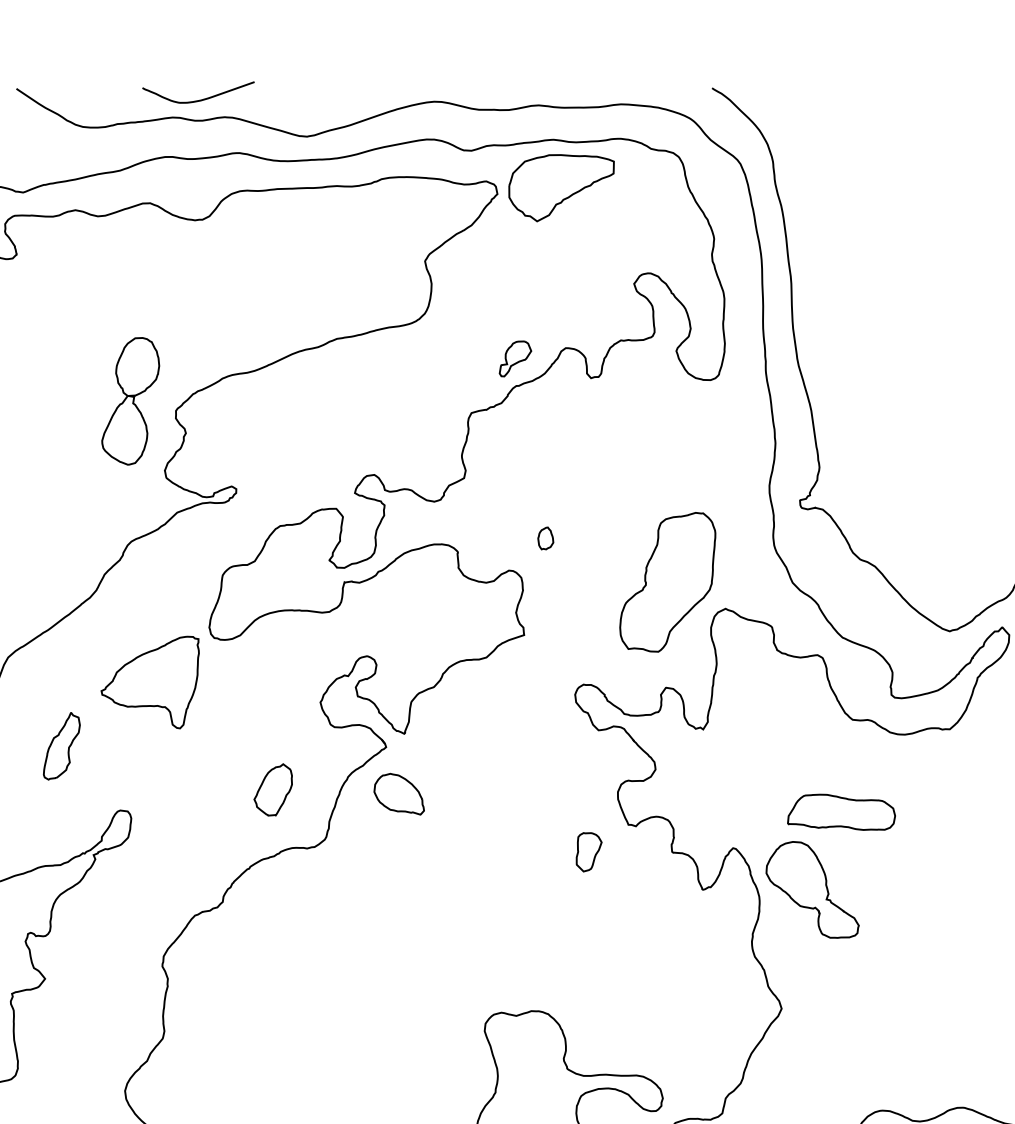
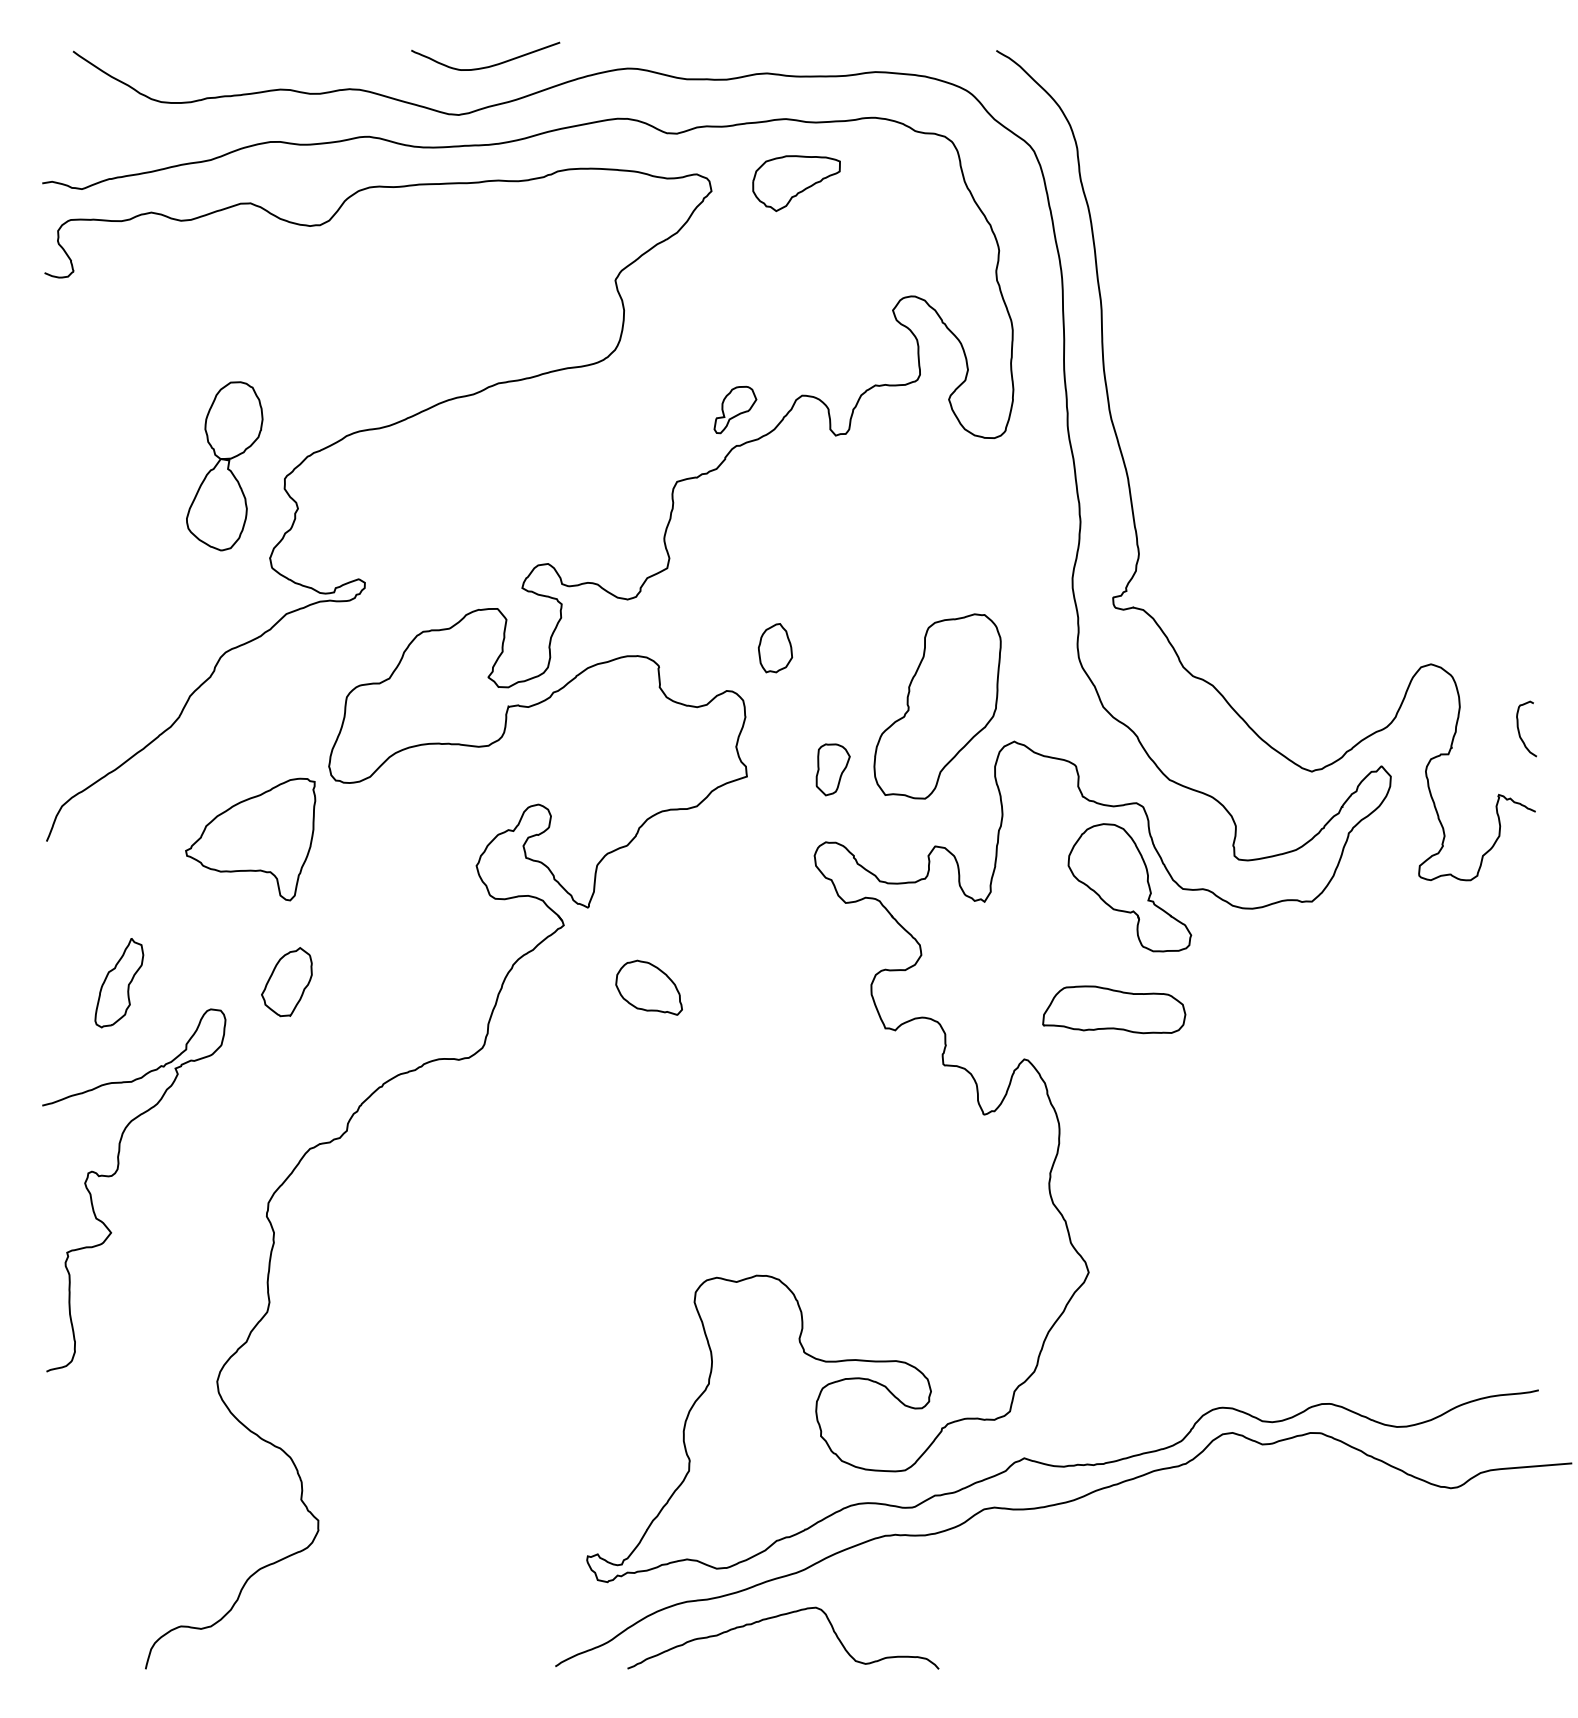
curve: (201, 99) -> (489, 65), moved
part: (561, 188) -> (796, 183), size x0.62
part: (545, 538) -> (775, 648), size x1.67
part: (61, 746) -> (119, 983), moved
part: (272, 790) -> (286, 982), moved
part: (398, 794) -> (648, 987), moved
part: (841, 812) -> (1114, 1009), moved
part: (588, 852) -> (832, 769), moved
part: (812, 889) -> (1129, 887), moved

